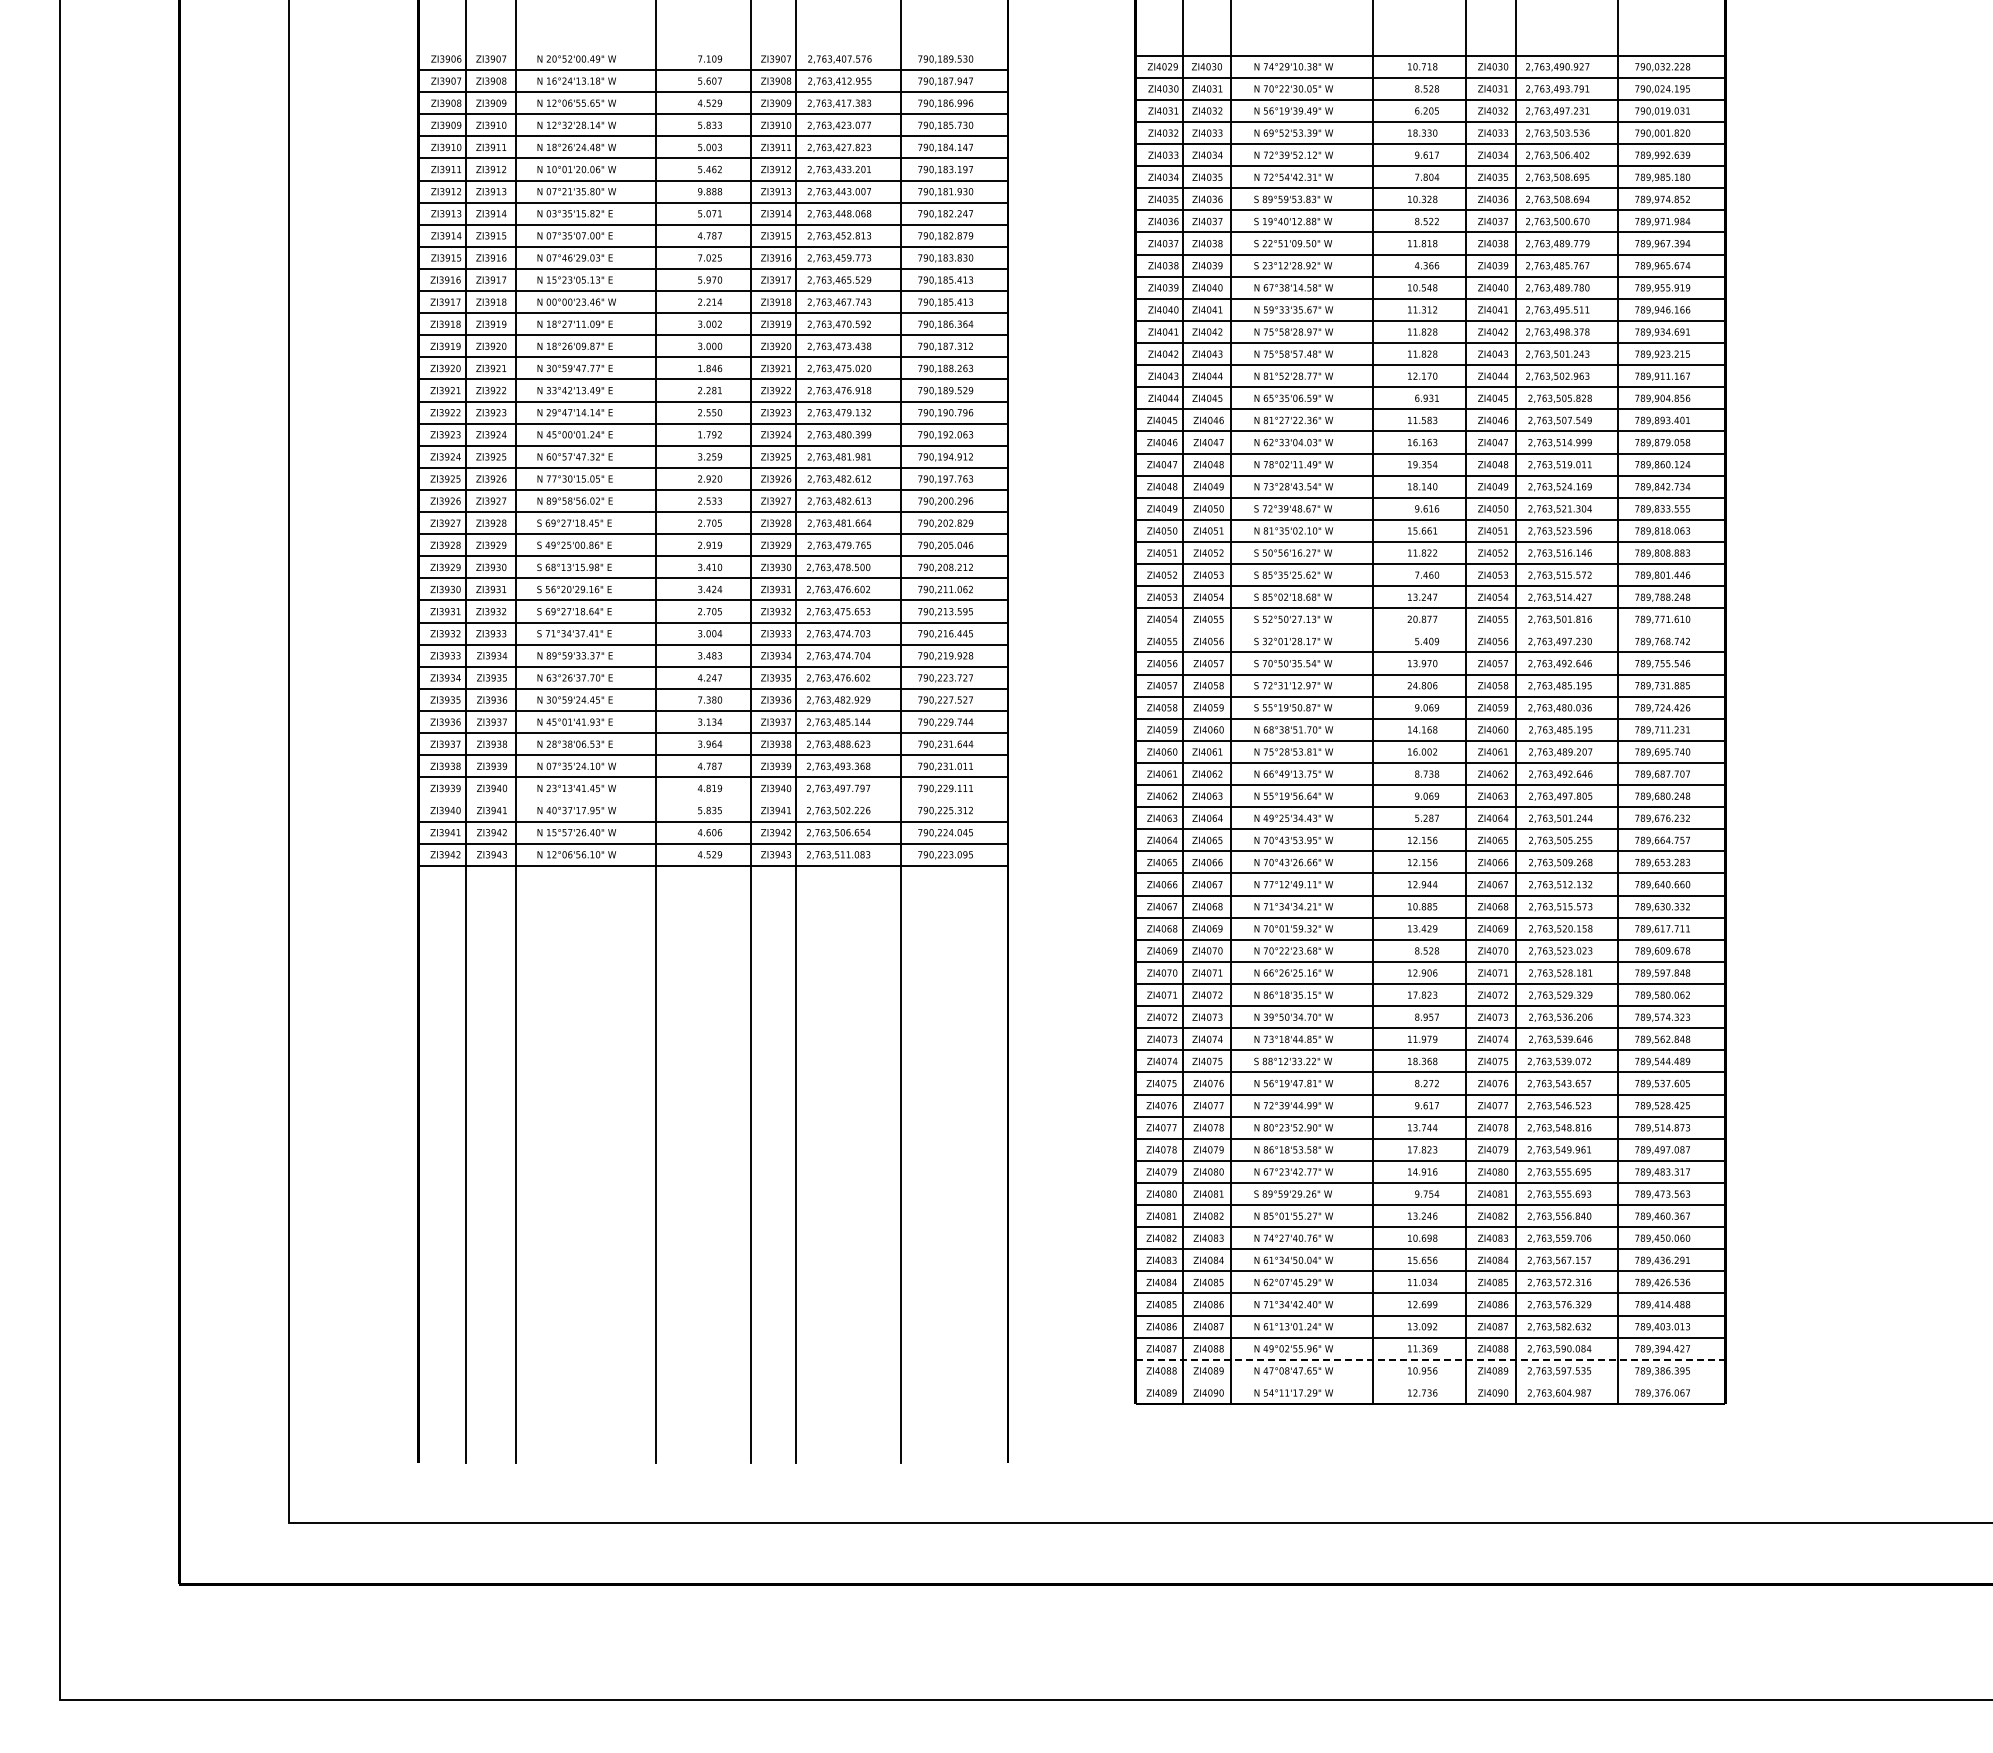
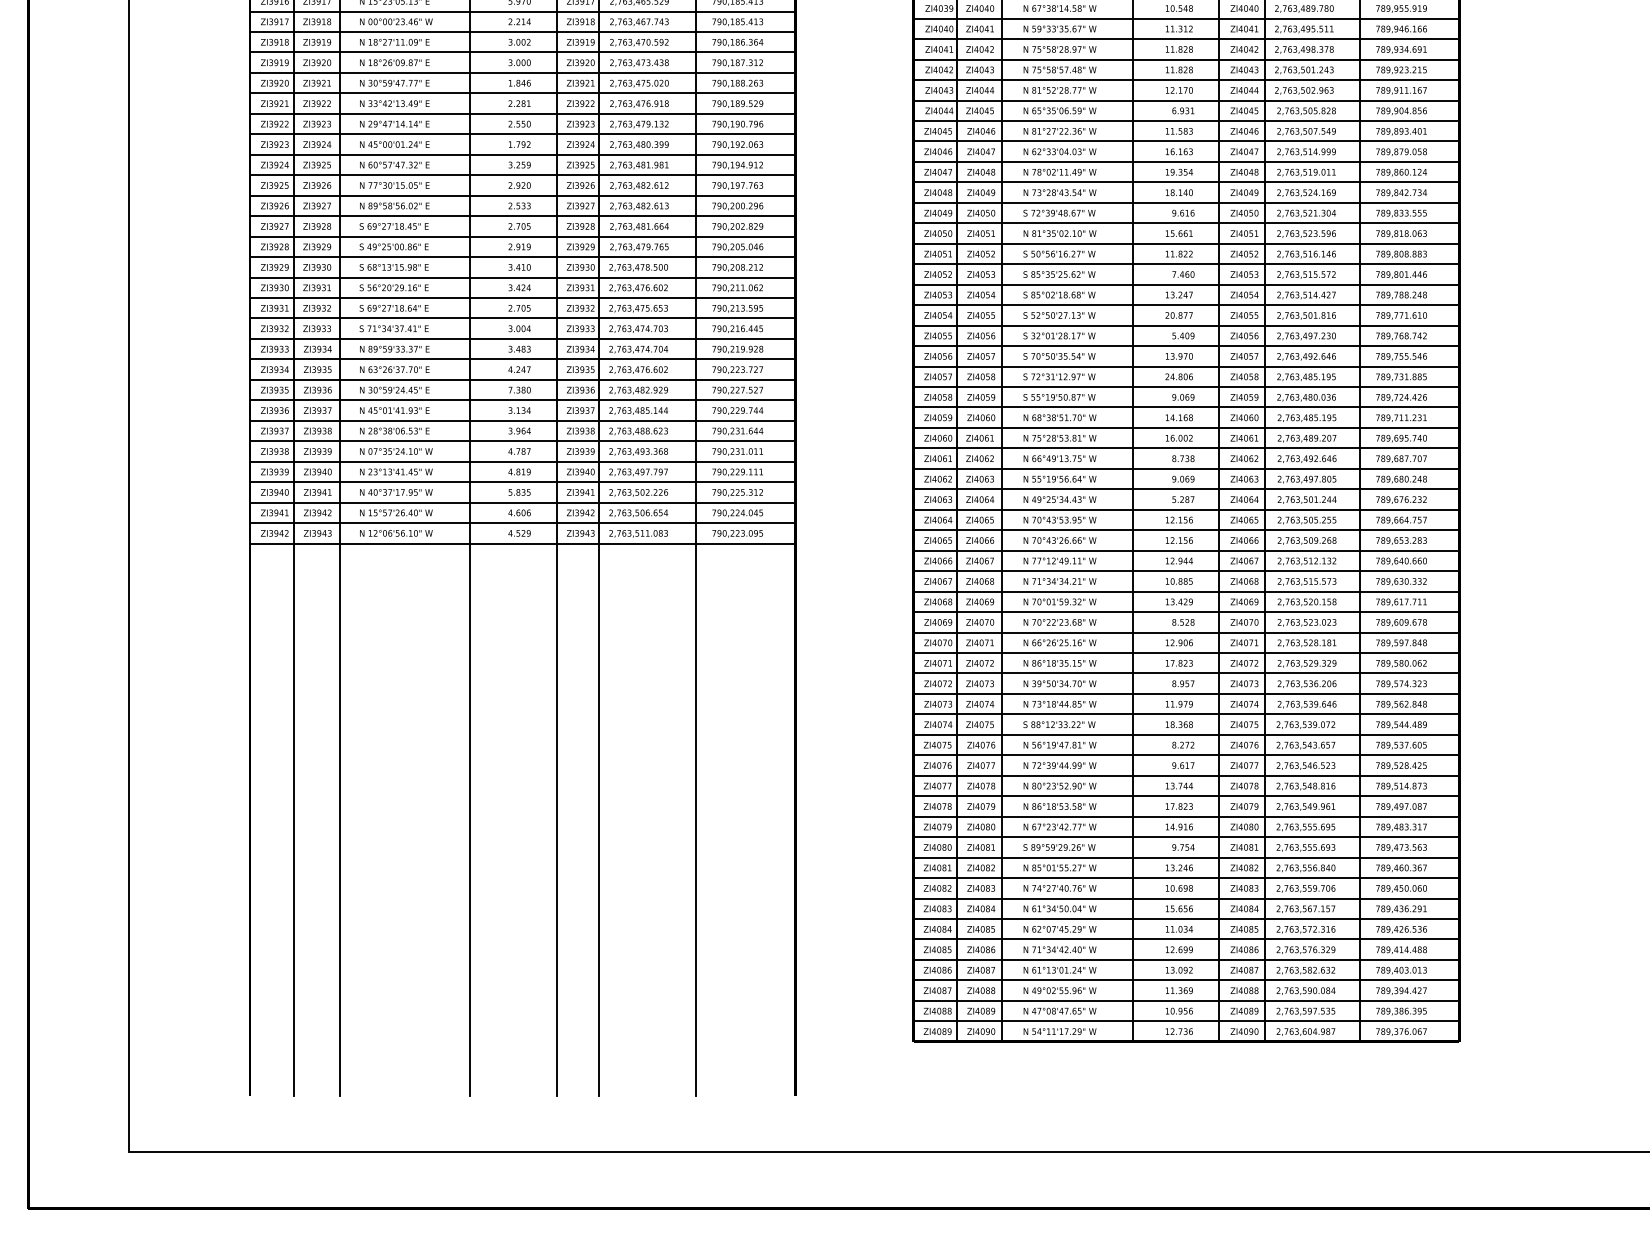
line: (1430, 630) -> (1186, 325), added
line: (712, 799) -> (521, 482), added
line: (1430, 1359) -> (1186, 1000), dashed -> solid
line: (1430, 1381) -> (1186, 1020), added

